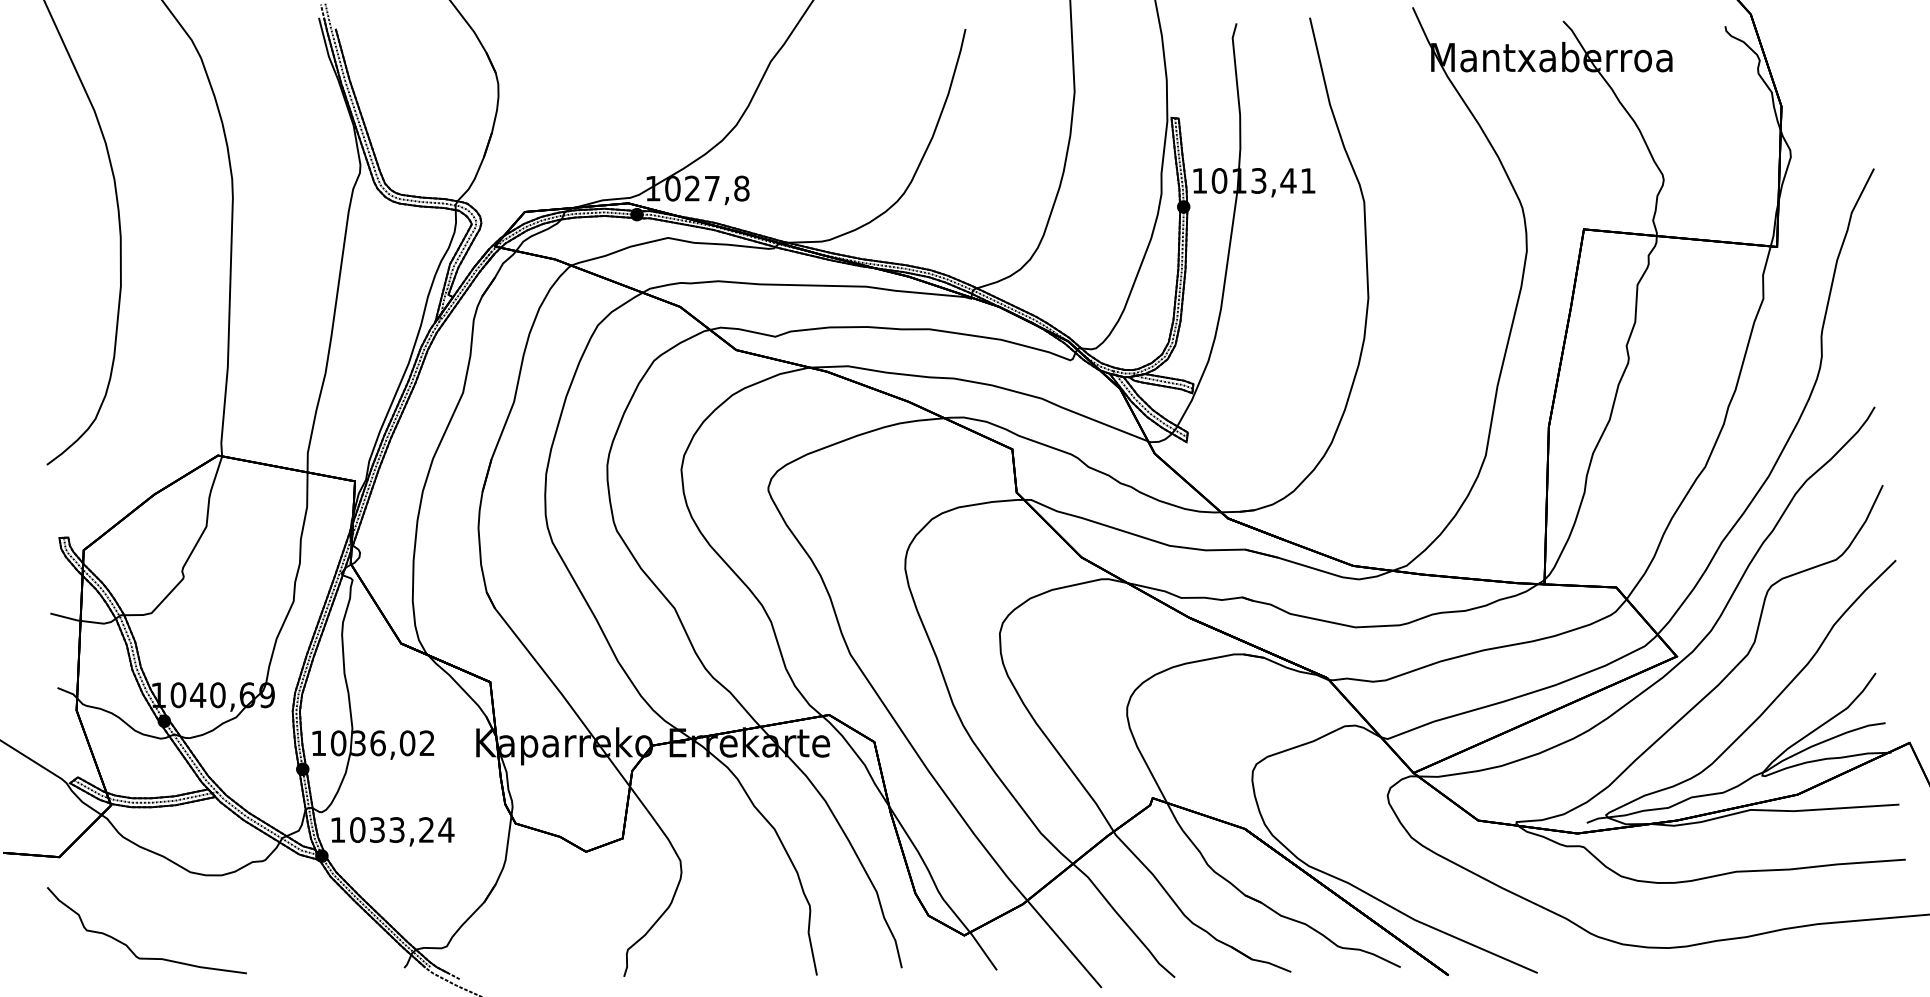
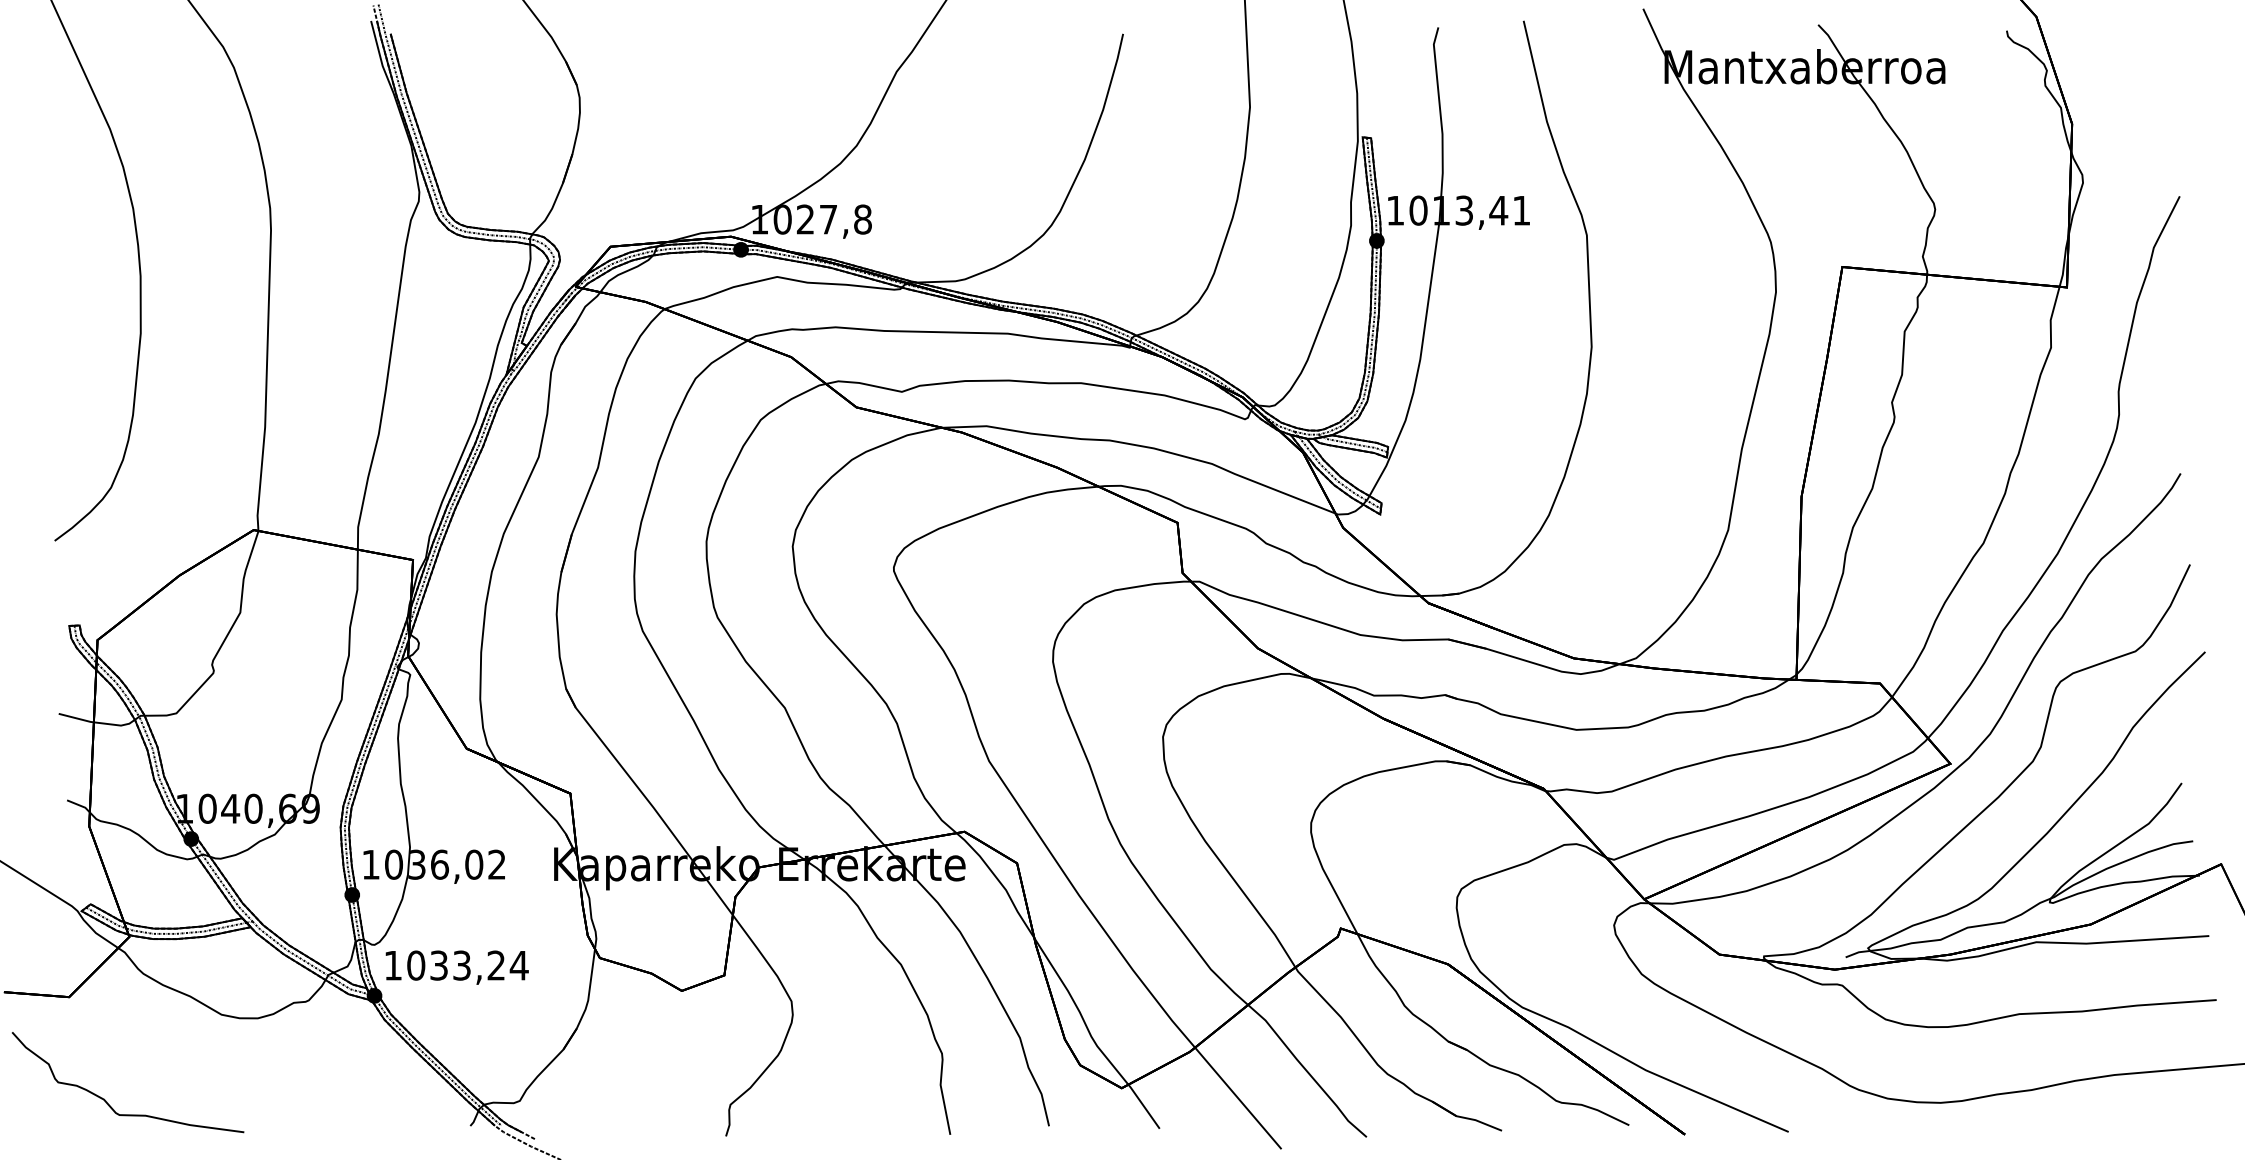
curve: (128, 946) -> (106, 1100), moved

